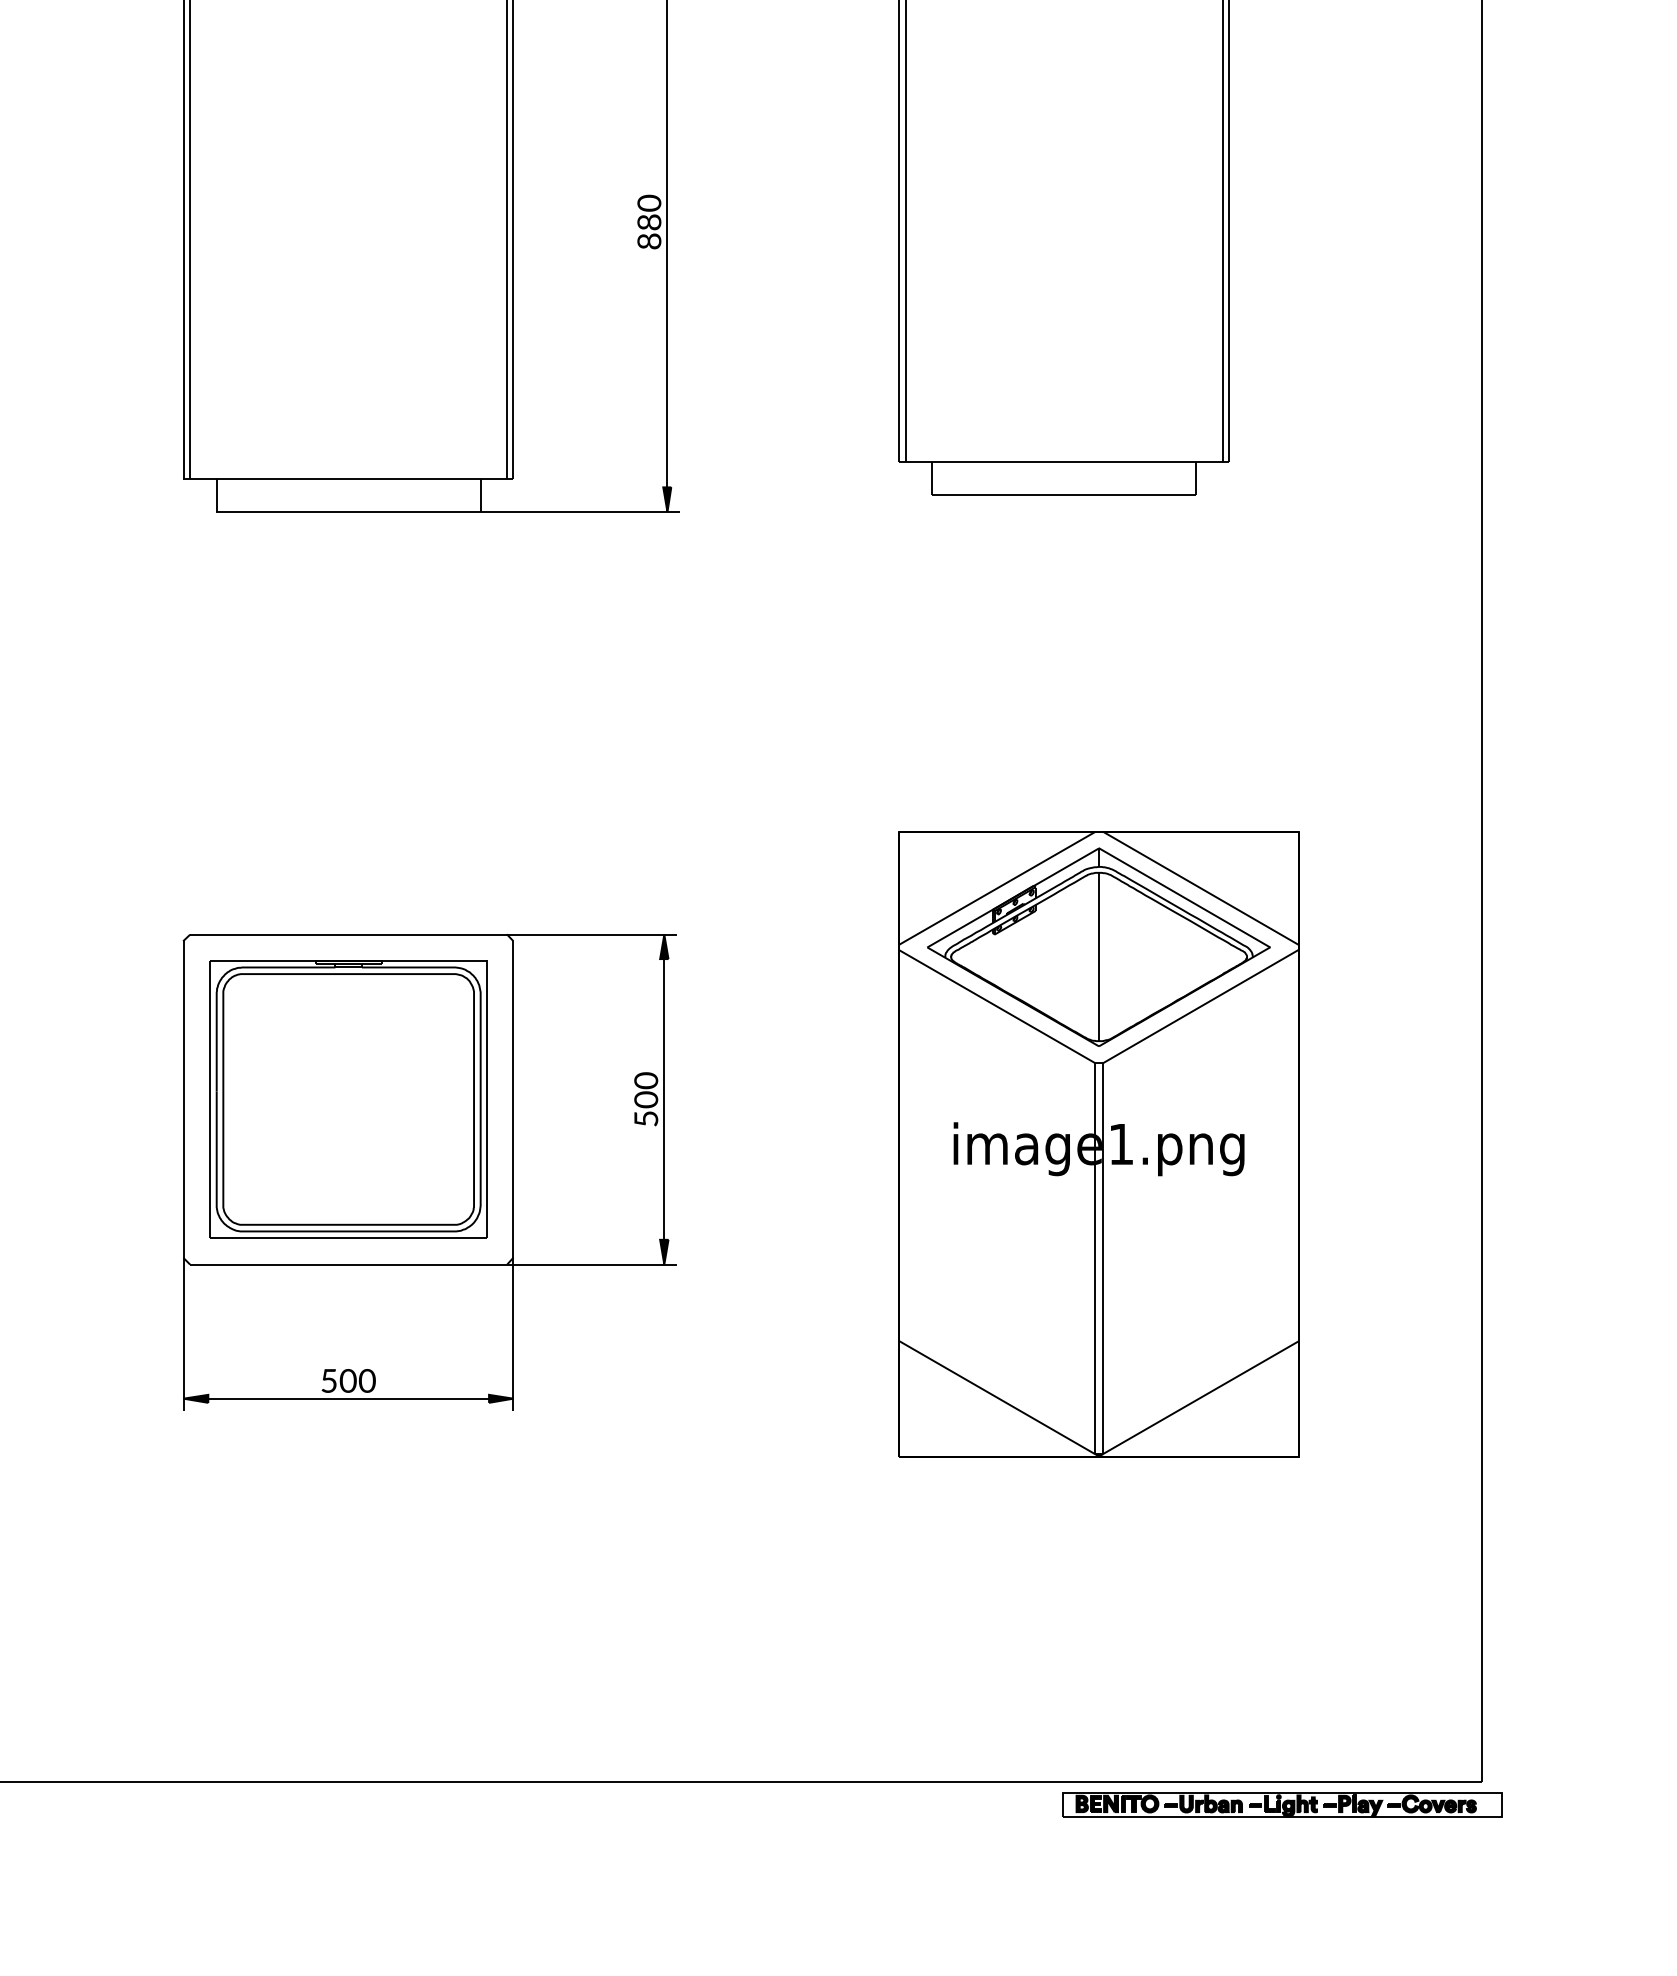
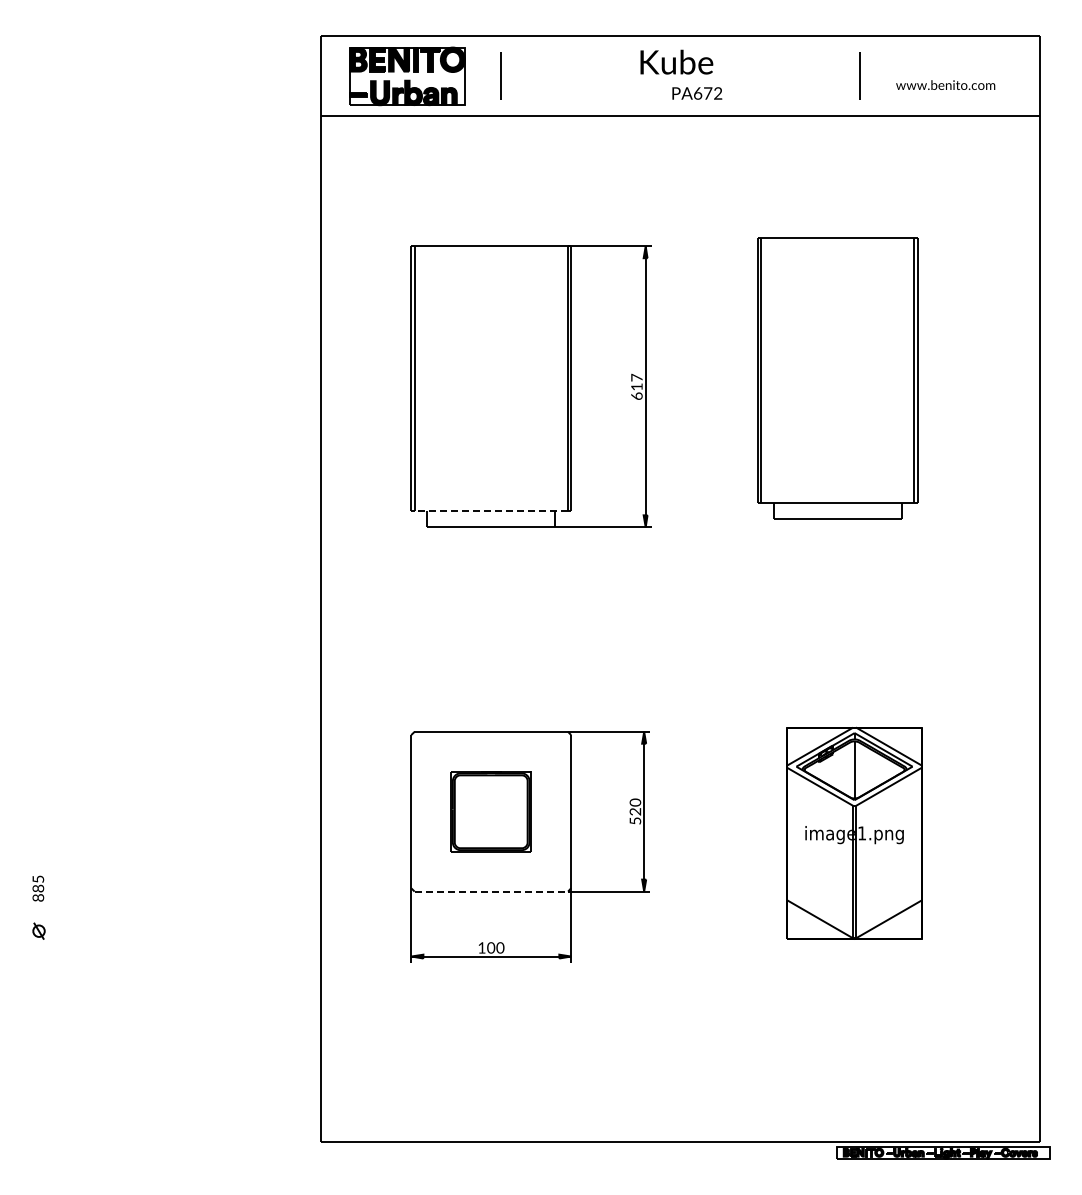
text: (648, 221) -> (636, 386), 880 -> 617
line: (348, 479) -> (491, 511), solid -> dashed
part: (346, 1099) -> (490, 811), size x0.6
text: (646, 1099) -> (635, 811), 500 -> 520
part: (1098, 1144) -> (854, 833), size x0.7
line: (348, 1264) -> (491, 891), solid -> dashed
text: (328, 1380) -> (481, 947), 500 -> 100

